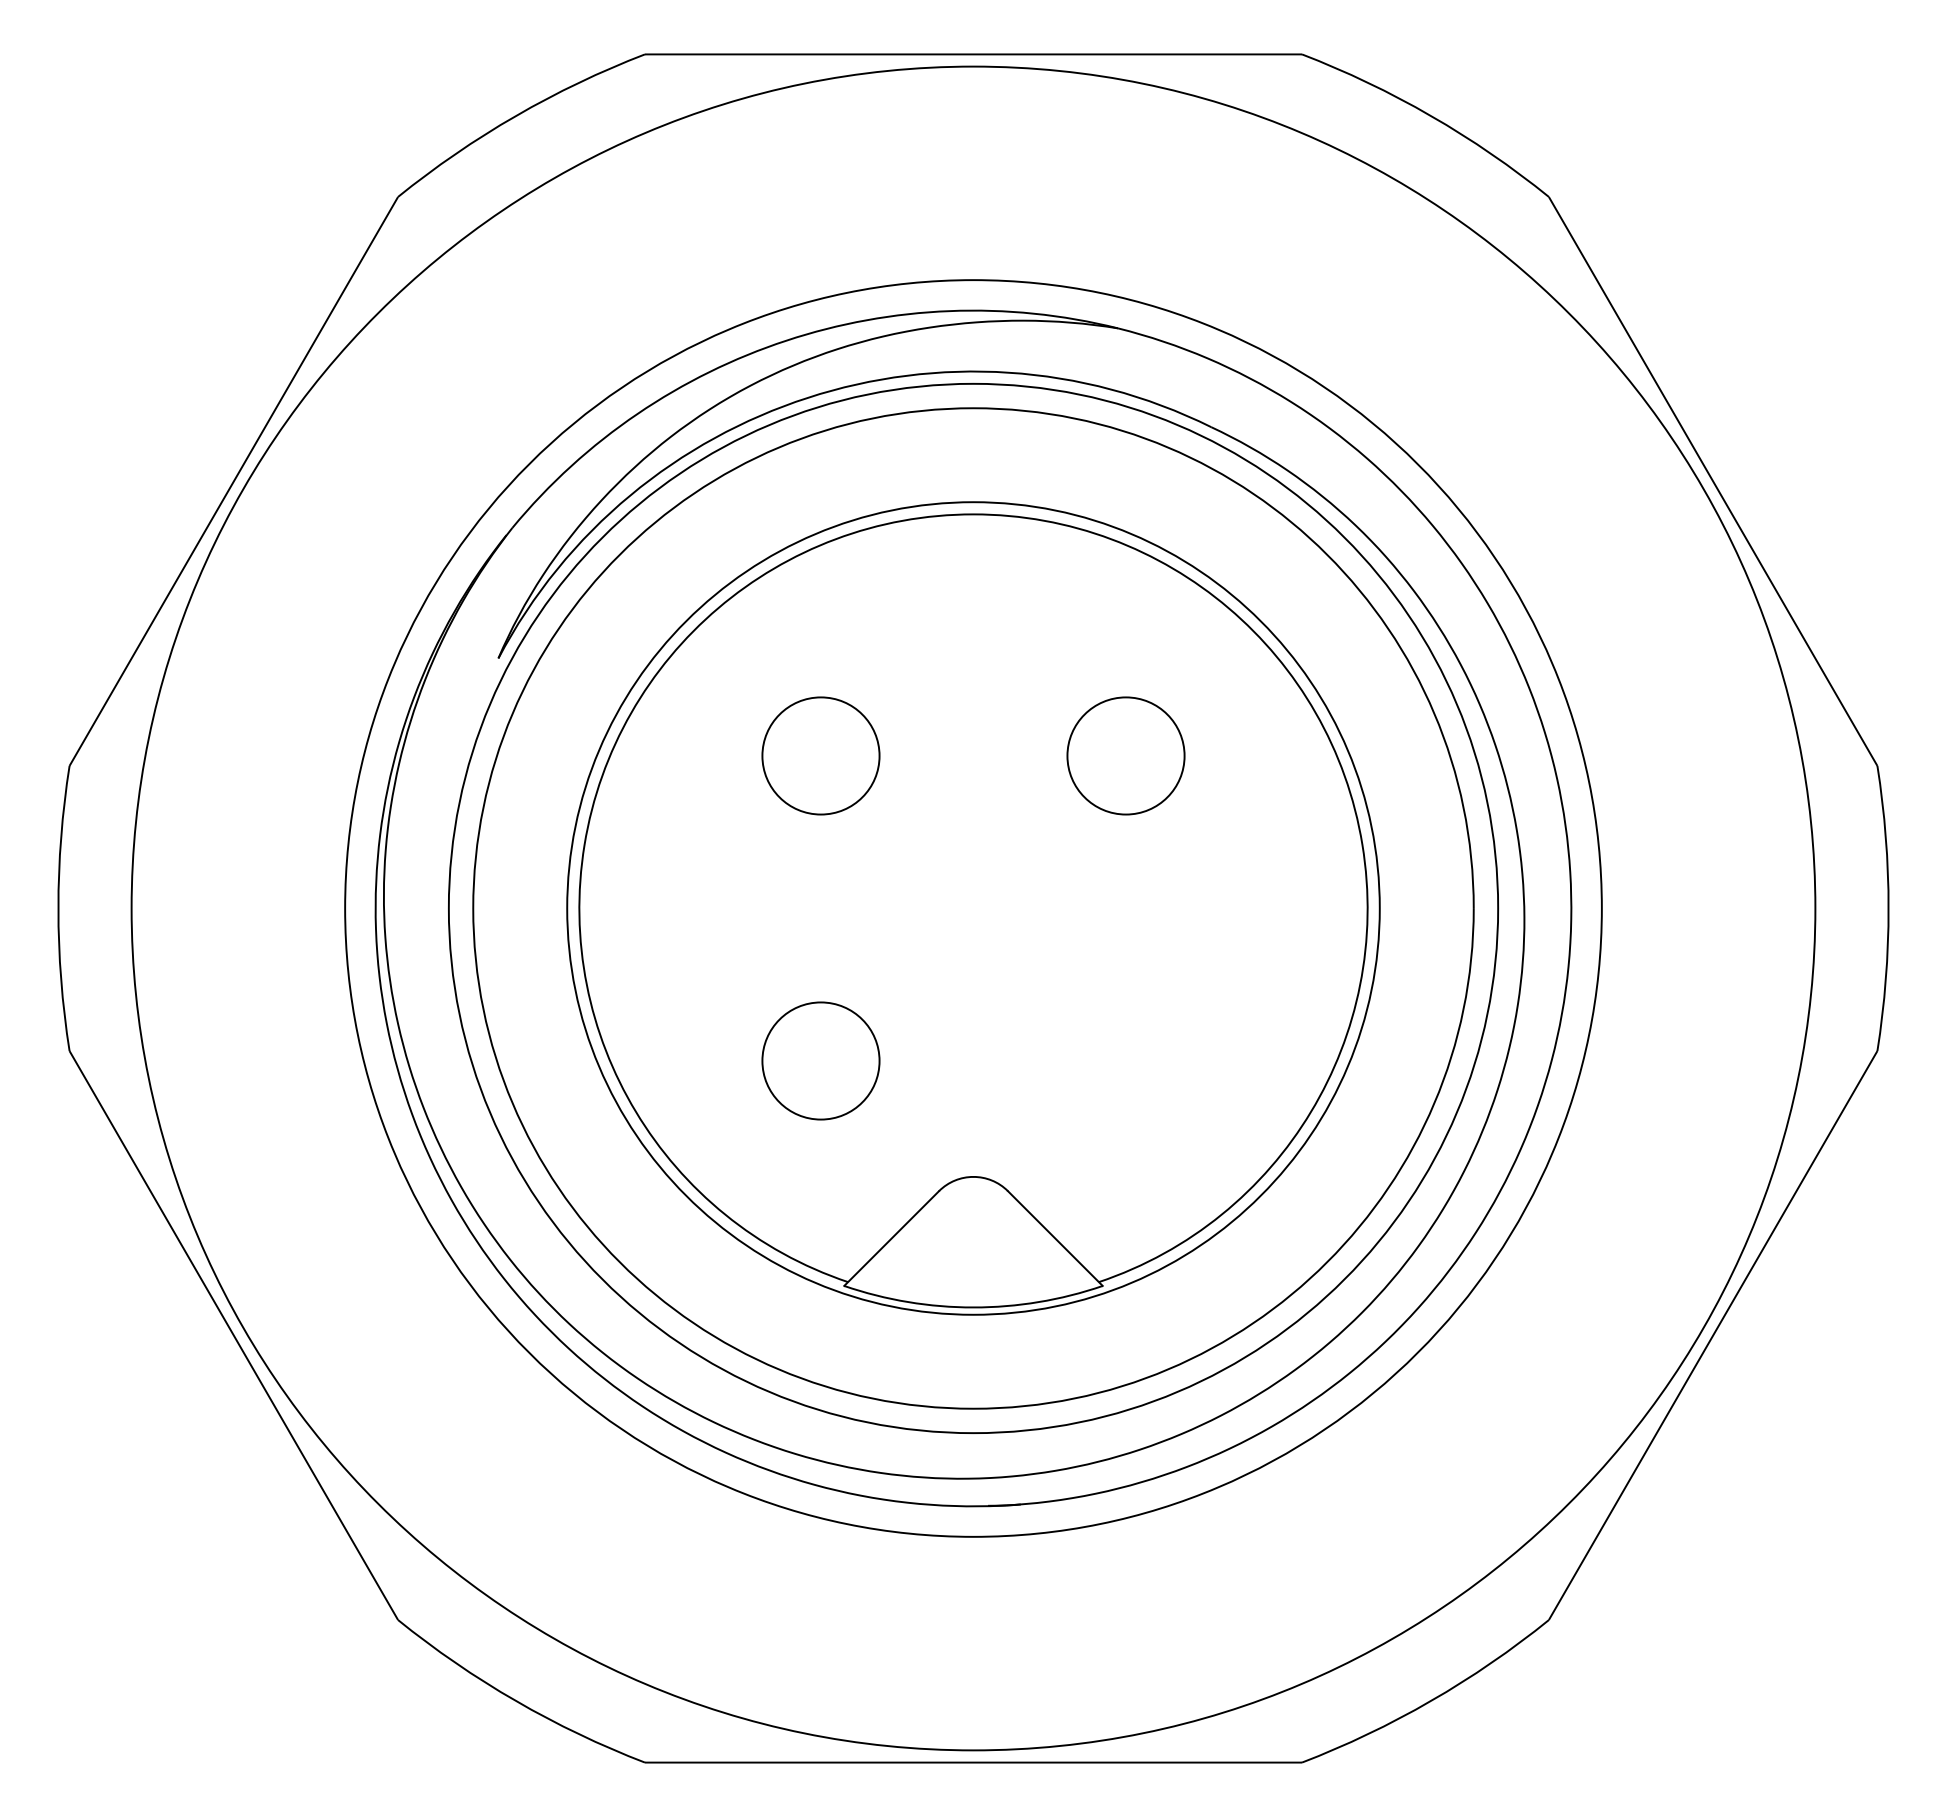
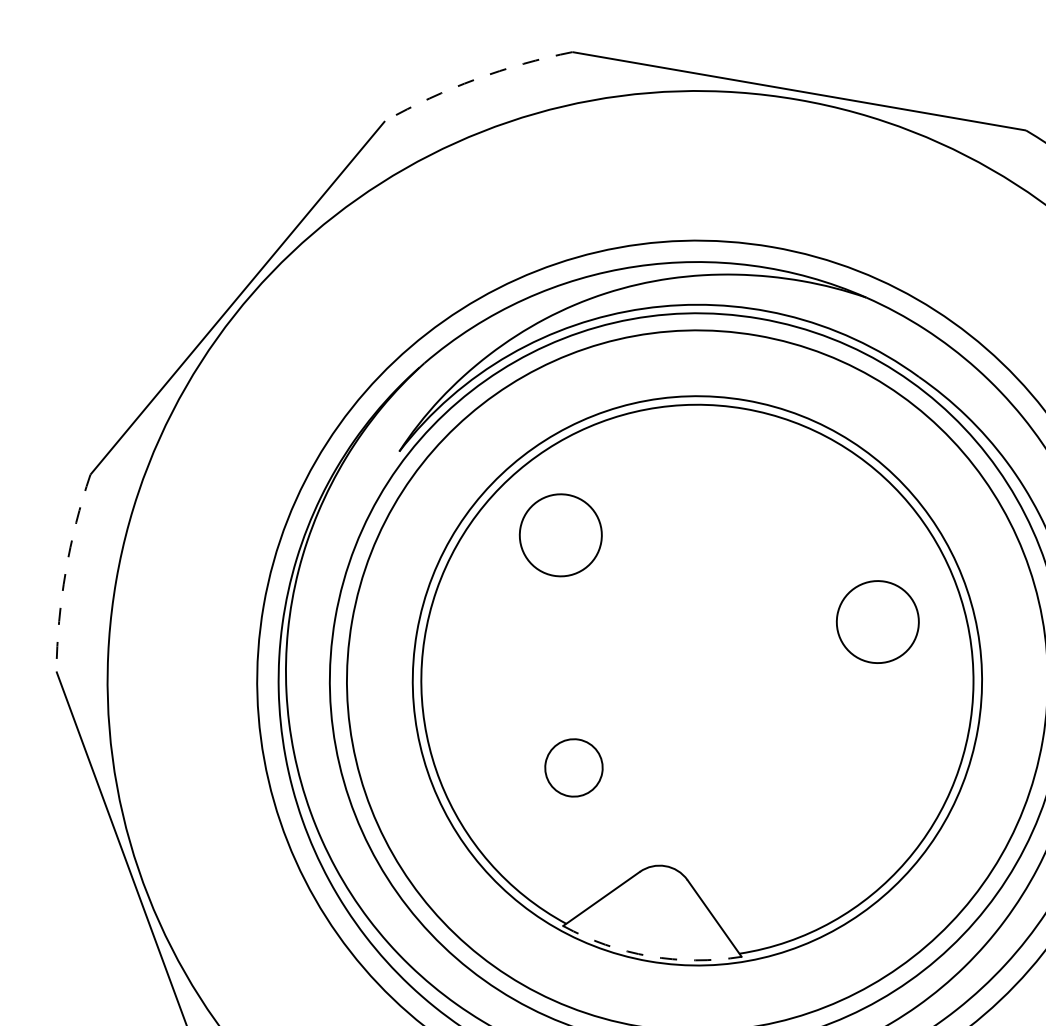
arc: (515, 116) -> (475, 79), solid -> dashed
circle: (820, 755) -> (560, 534), moved
circle: (1125, 755) -> (877, 621), moved
arc: (58, 908) -> (65, 571), solid -> dashed
circle: (820, 1060) -> (573, 767), size x0.7
arc: (973, 1307) -> (649, 956), solid -> dashed

